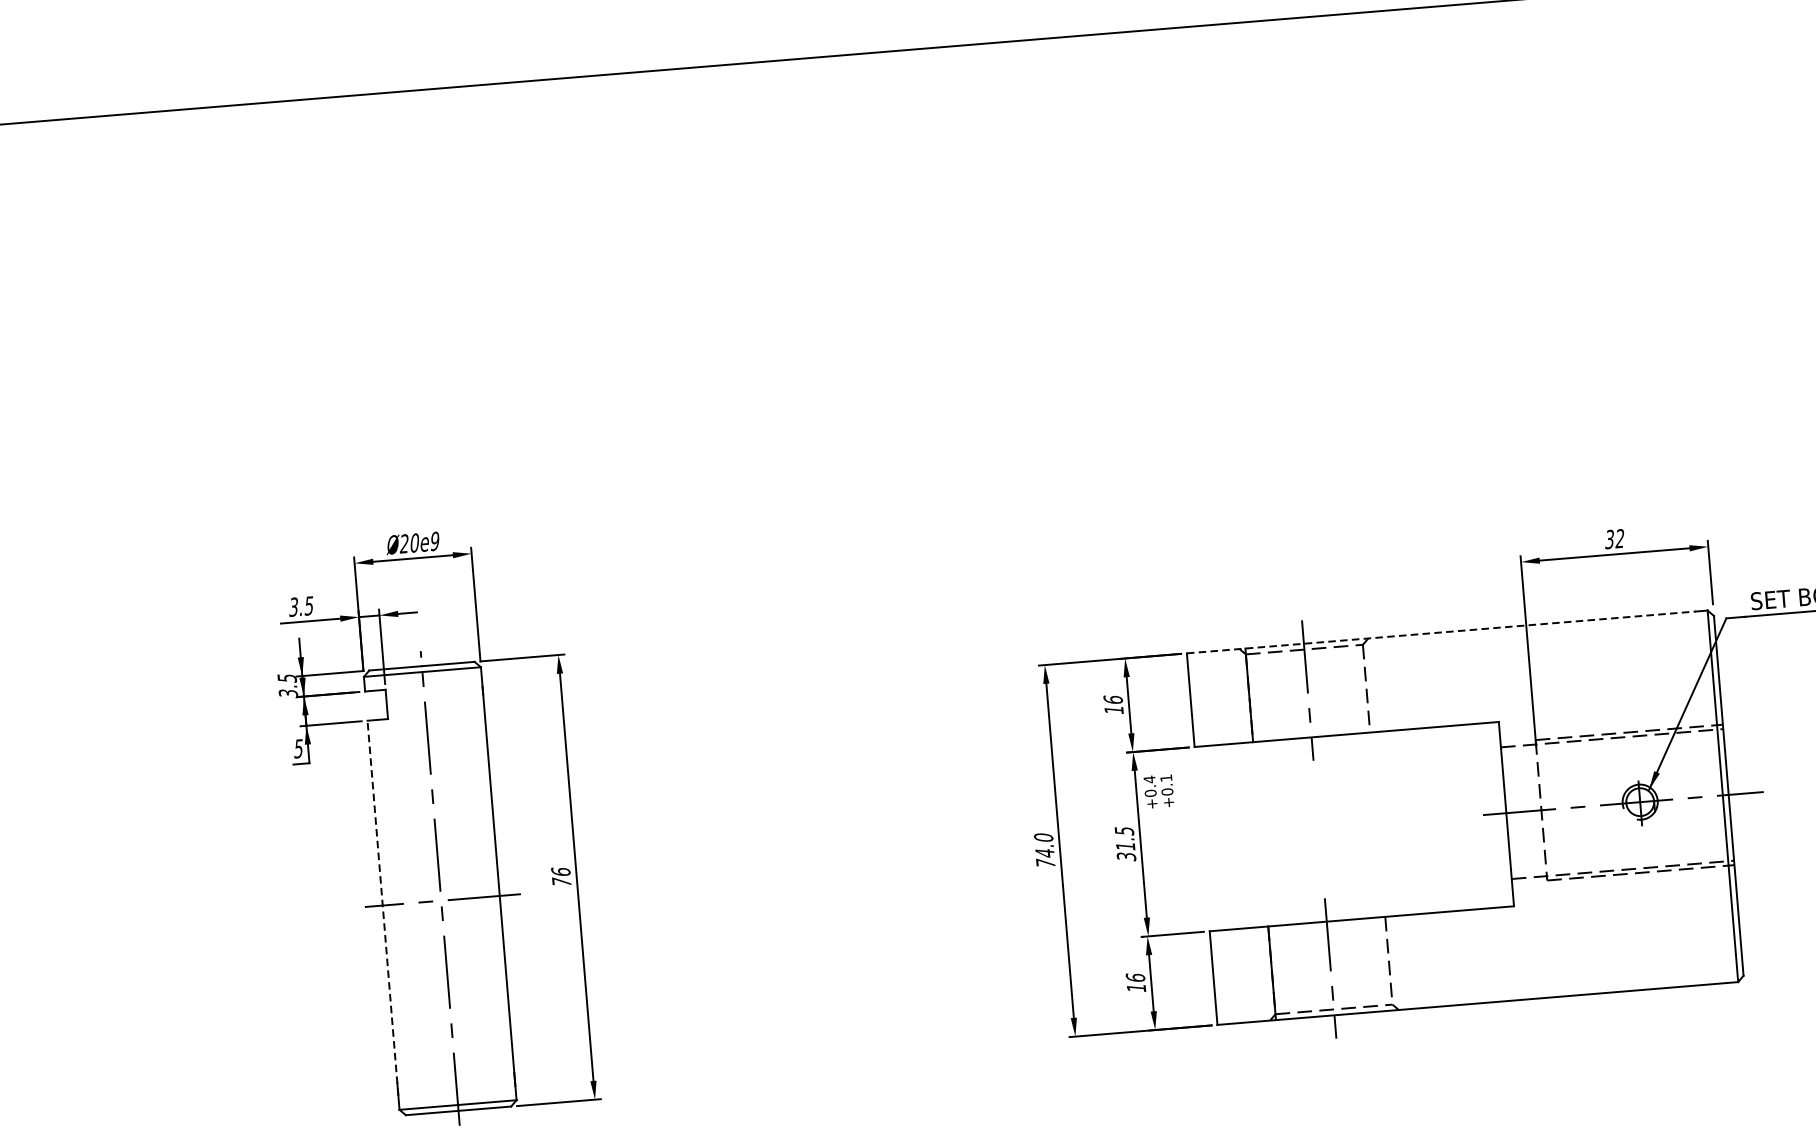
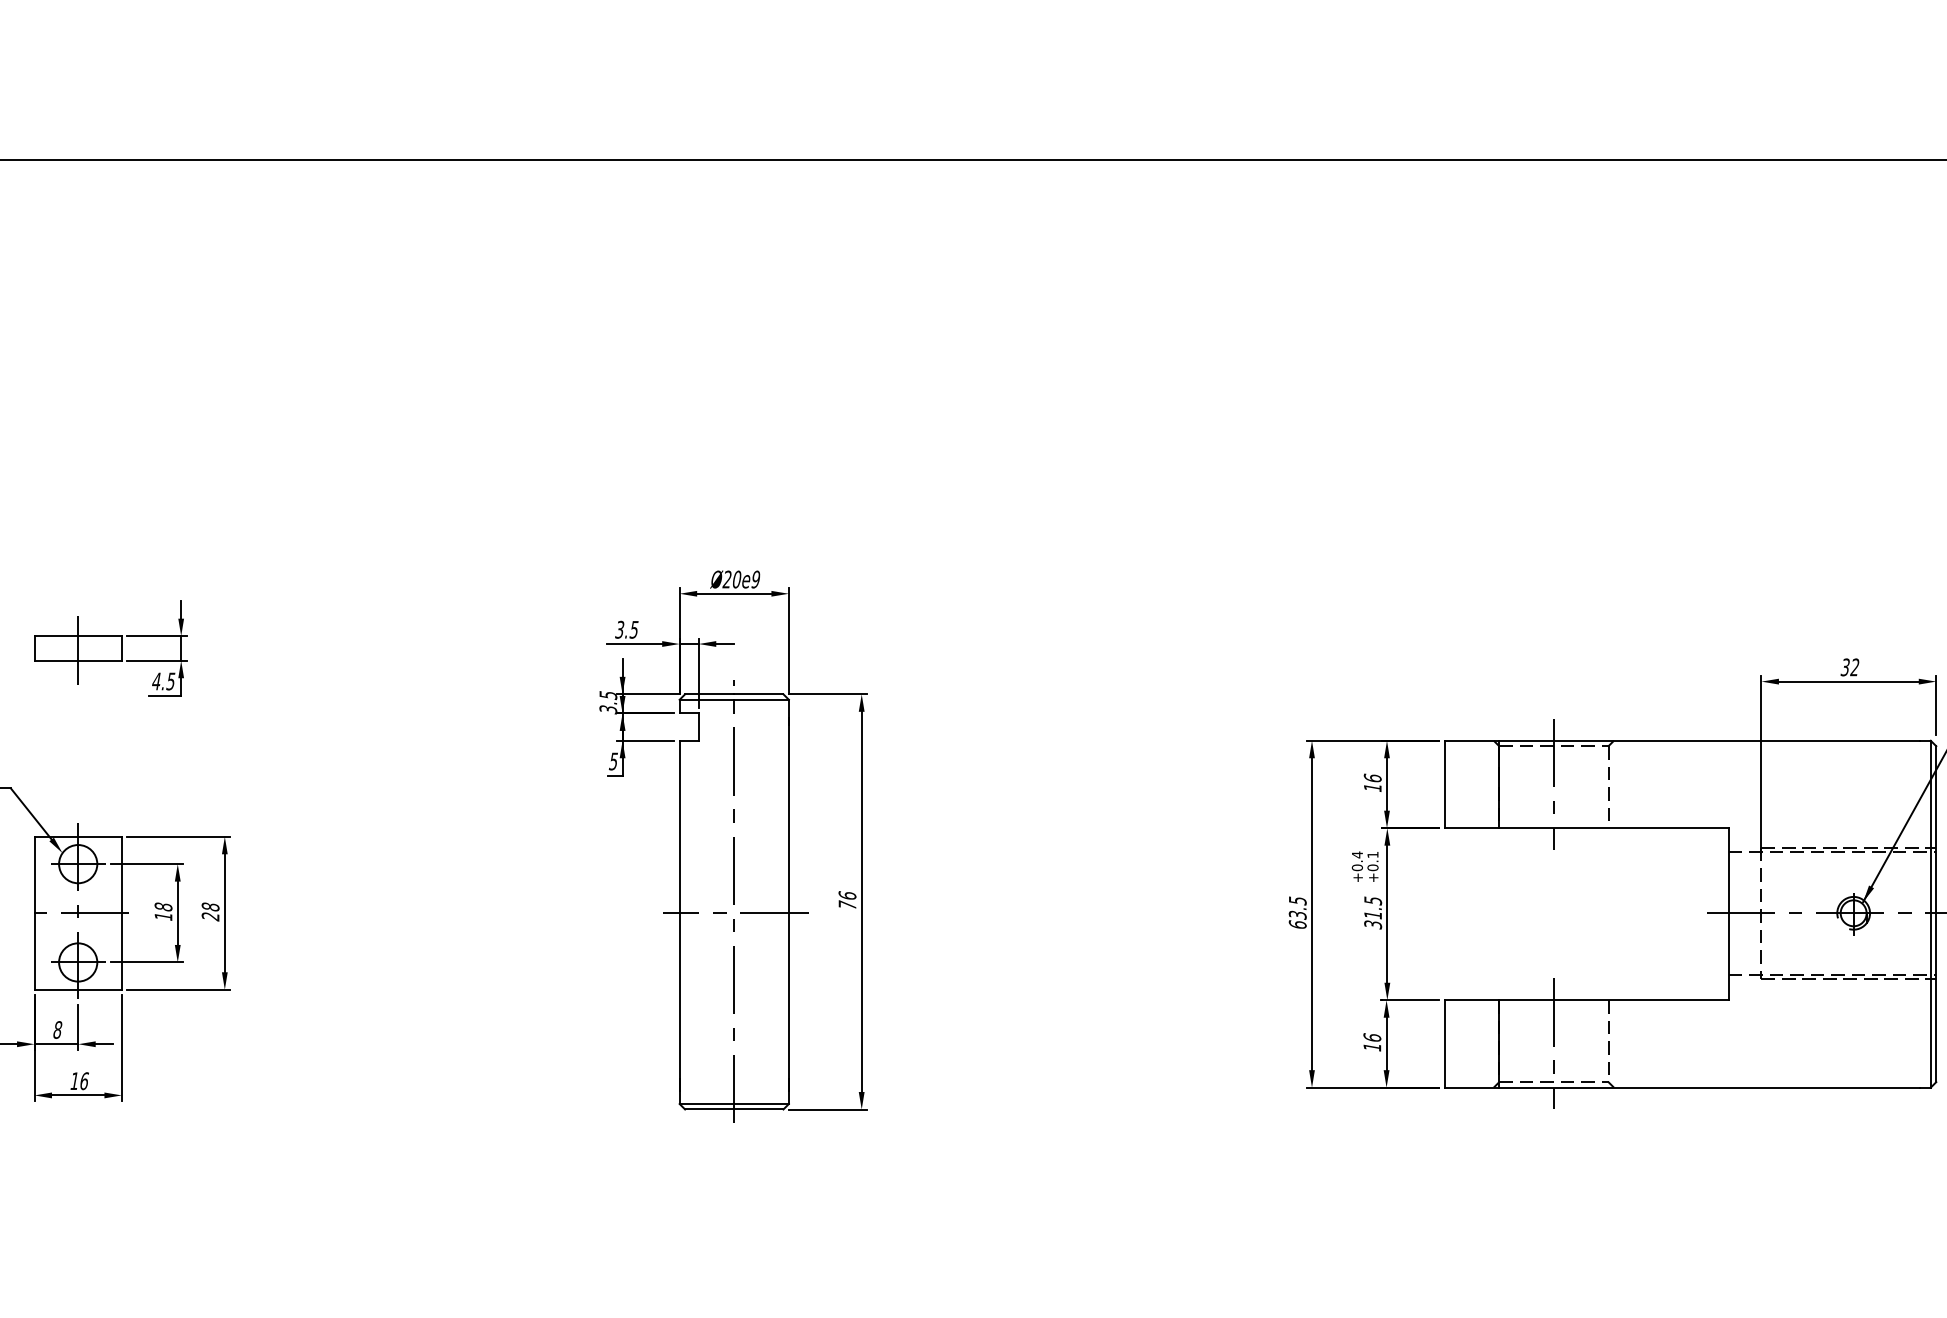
line: (1441, 632) -> (1682, 740), dashed -> solid
text: (1158, 791) -> (1364, 866), moved
text: (1044, 850) -> (1297, 912), 74.0 -> 63.5
line: (382, 907) -> (679, 915), dashed -> solid

